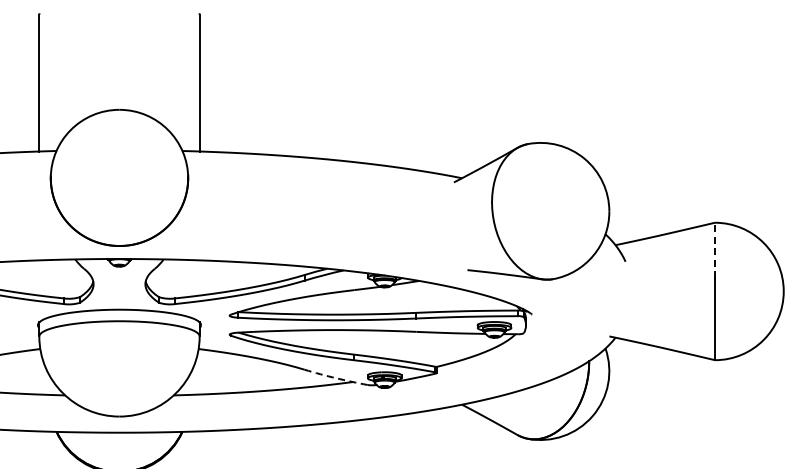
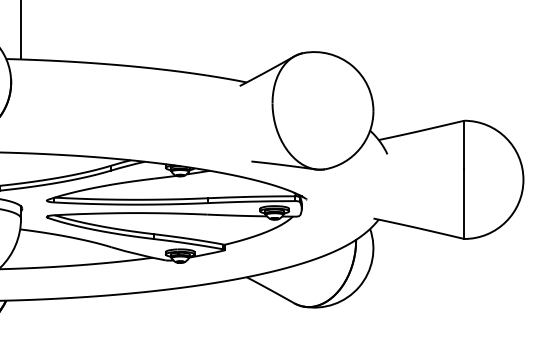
line: (715, 250) -> (464, 144), dashed -> solid
arc: (336, 378) -> (138, 254), dashed -> solid

